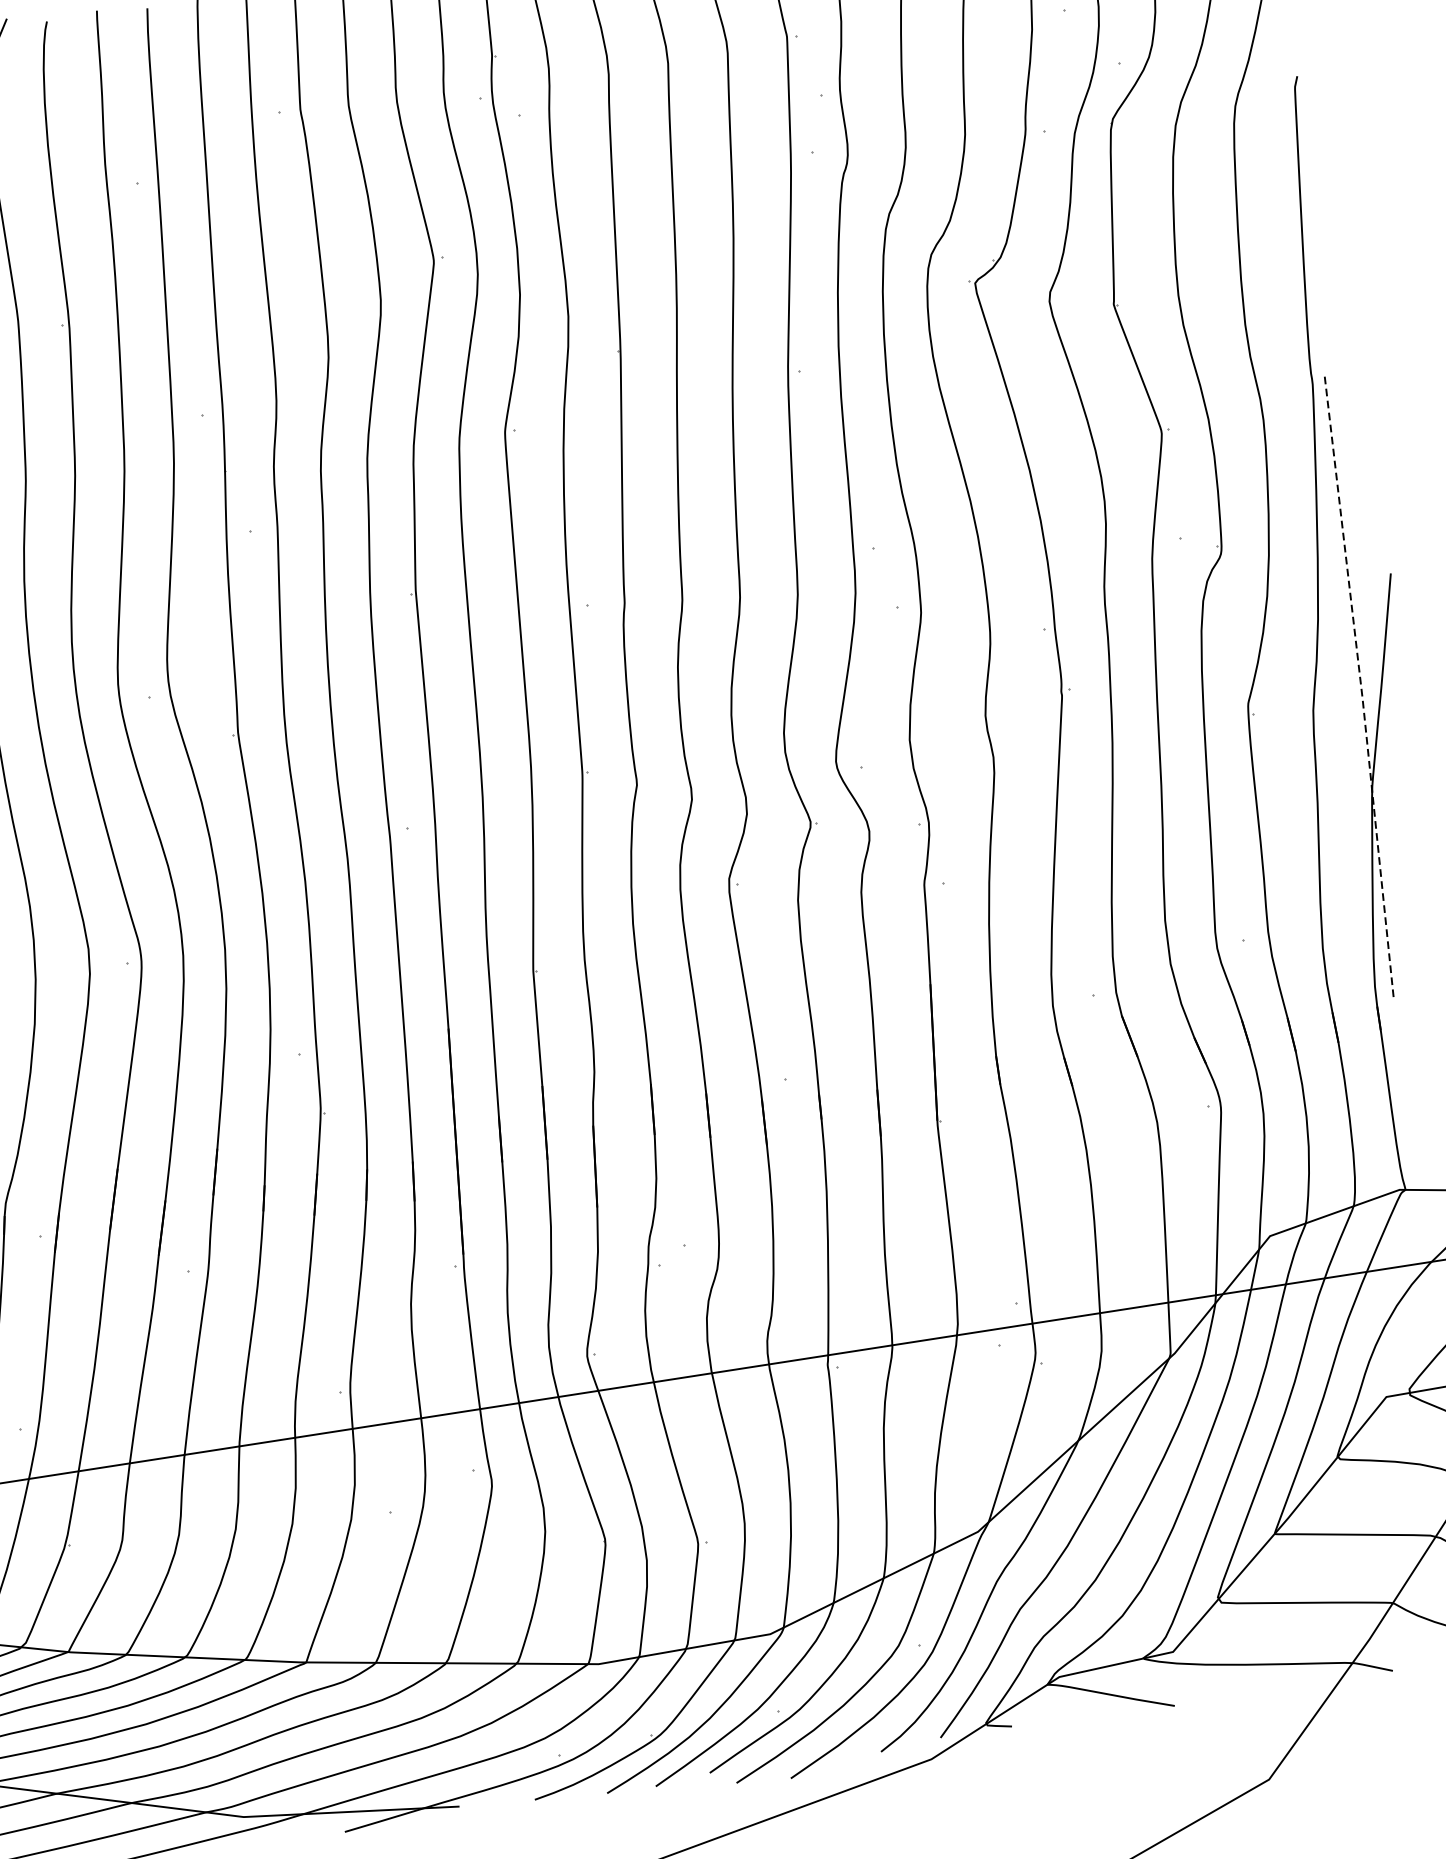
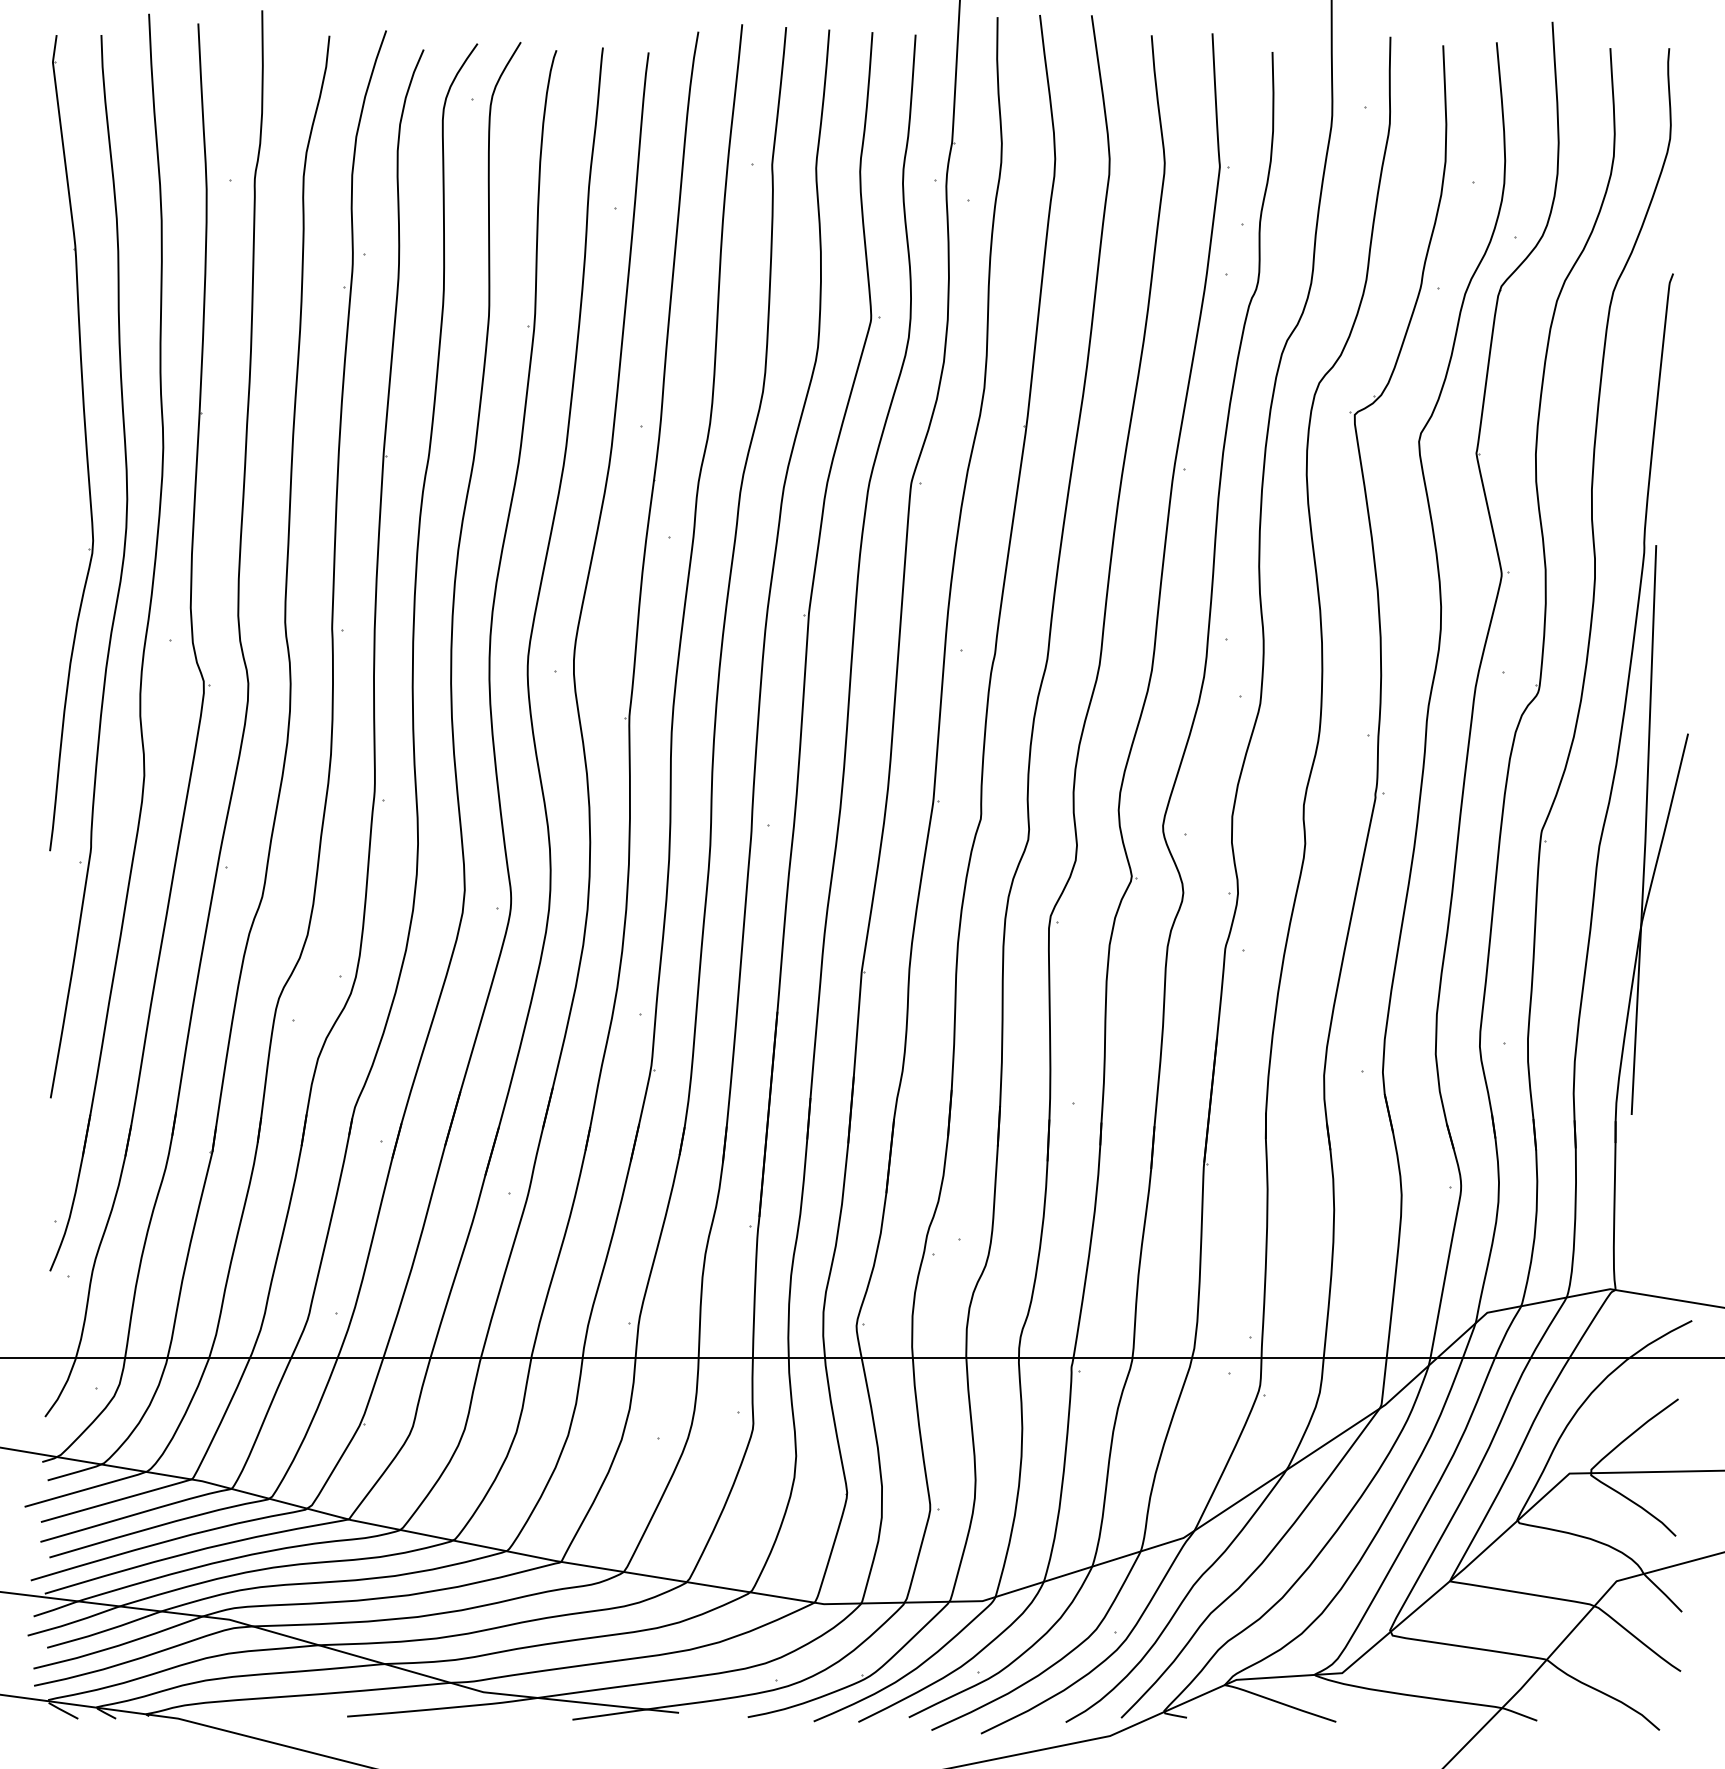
line: (1360, 685) -> (1645, 830), dashed -> solid

